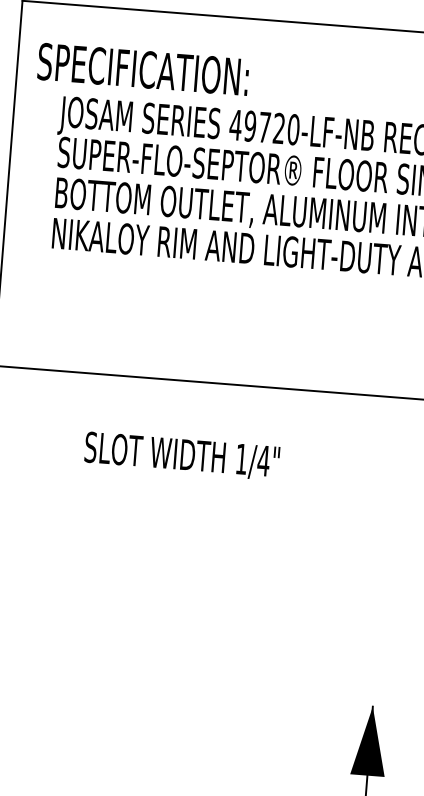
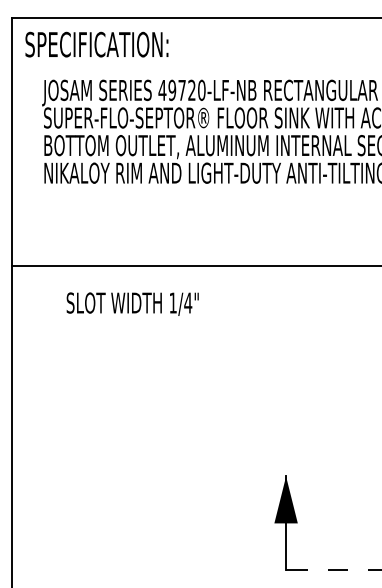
text: (142, 69) -> (96, 44), moved
text: (181, 455) -> (132, 303), moved

